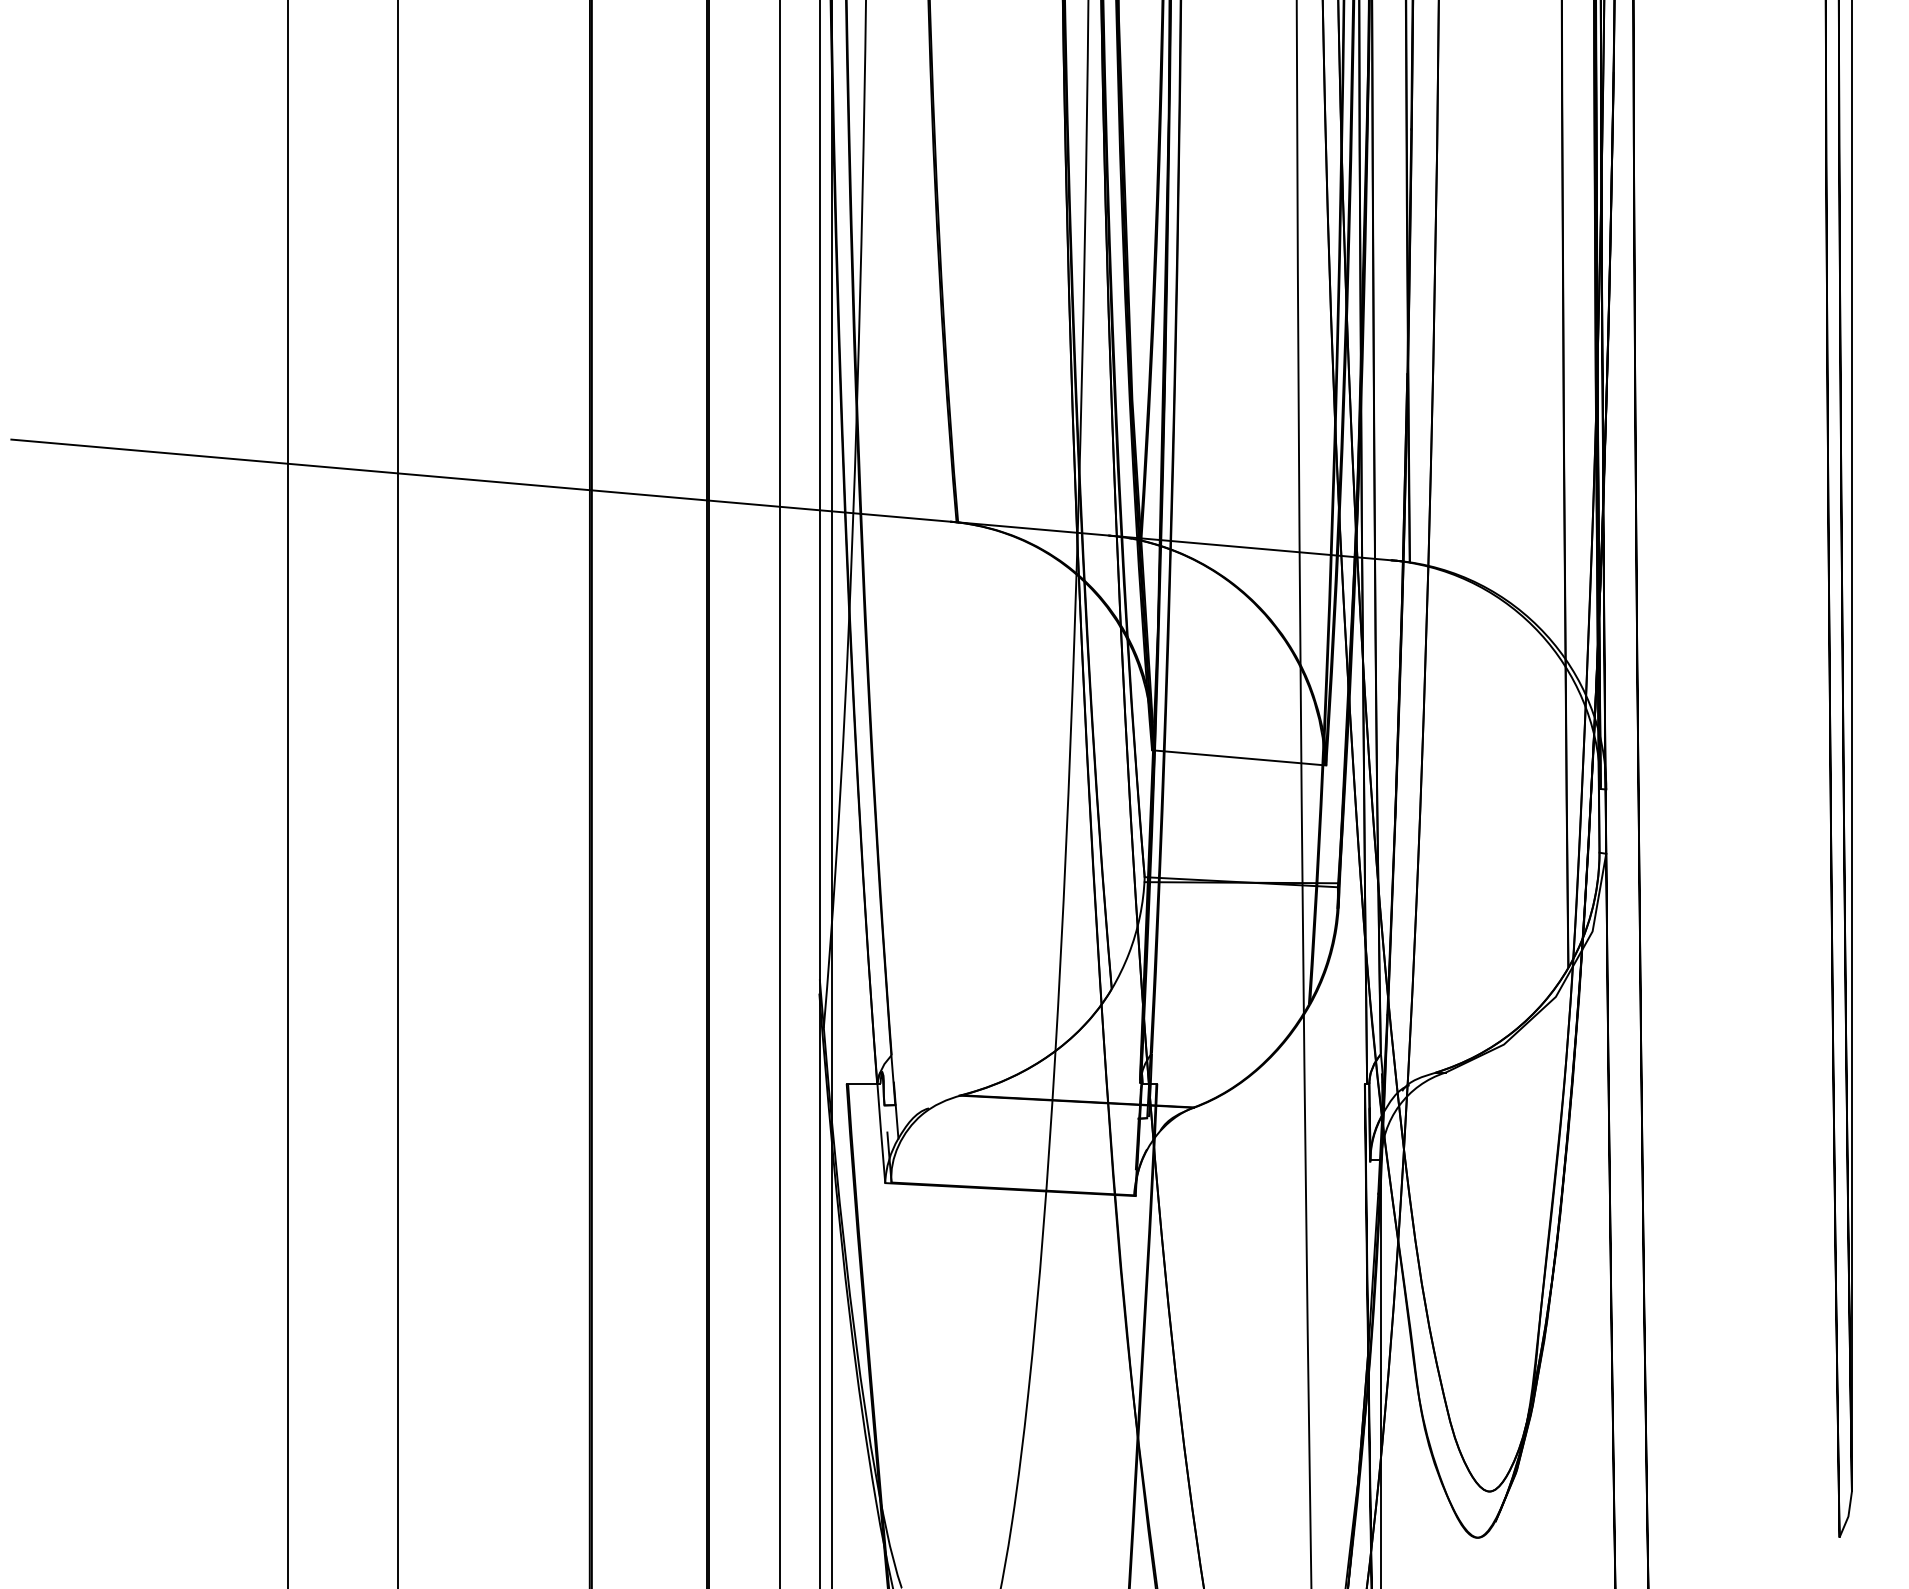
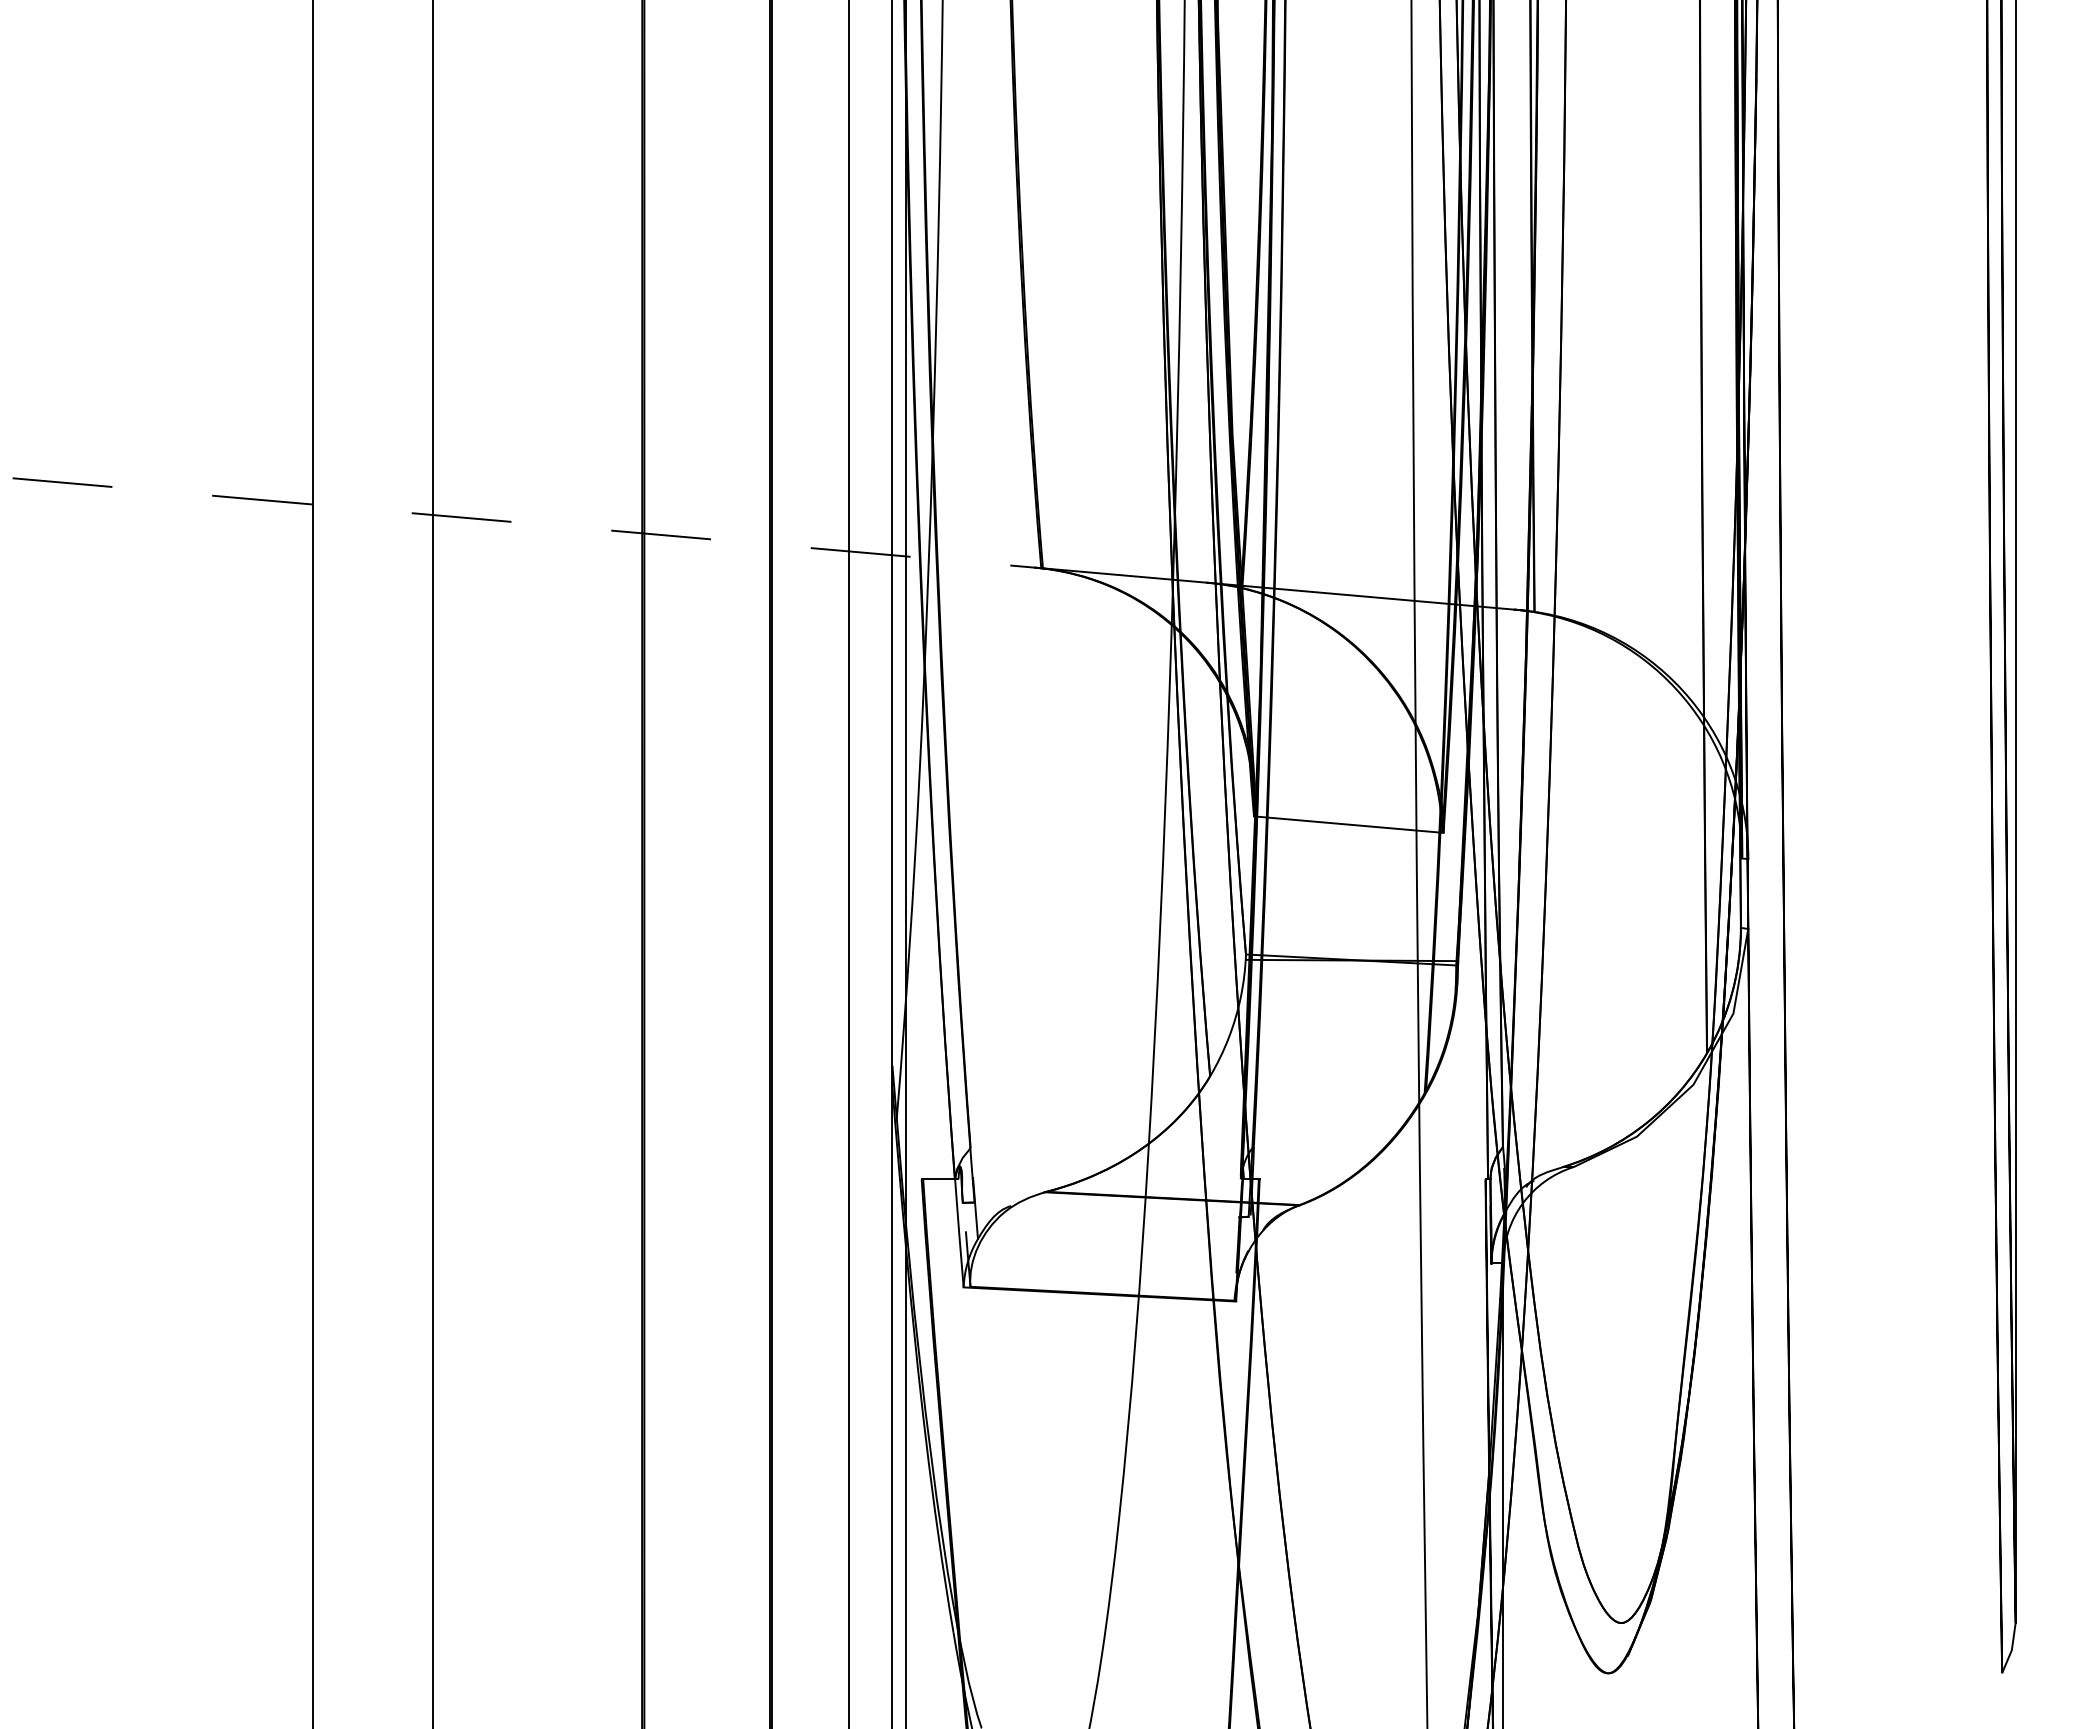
line: (481, 481) -> (524, 523), solid -> dashed

